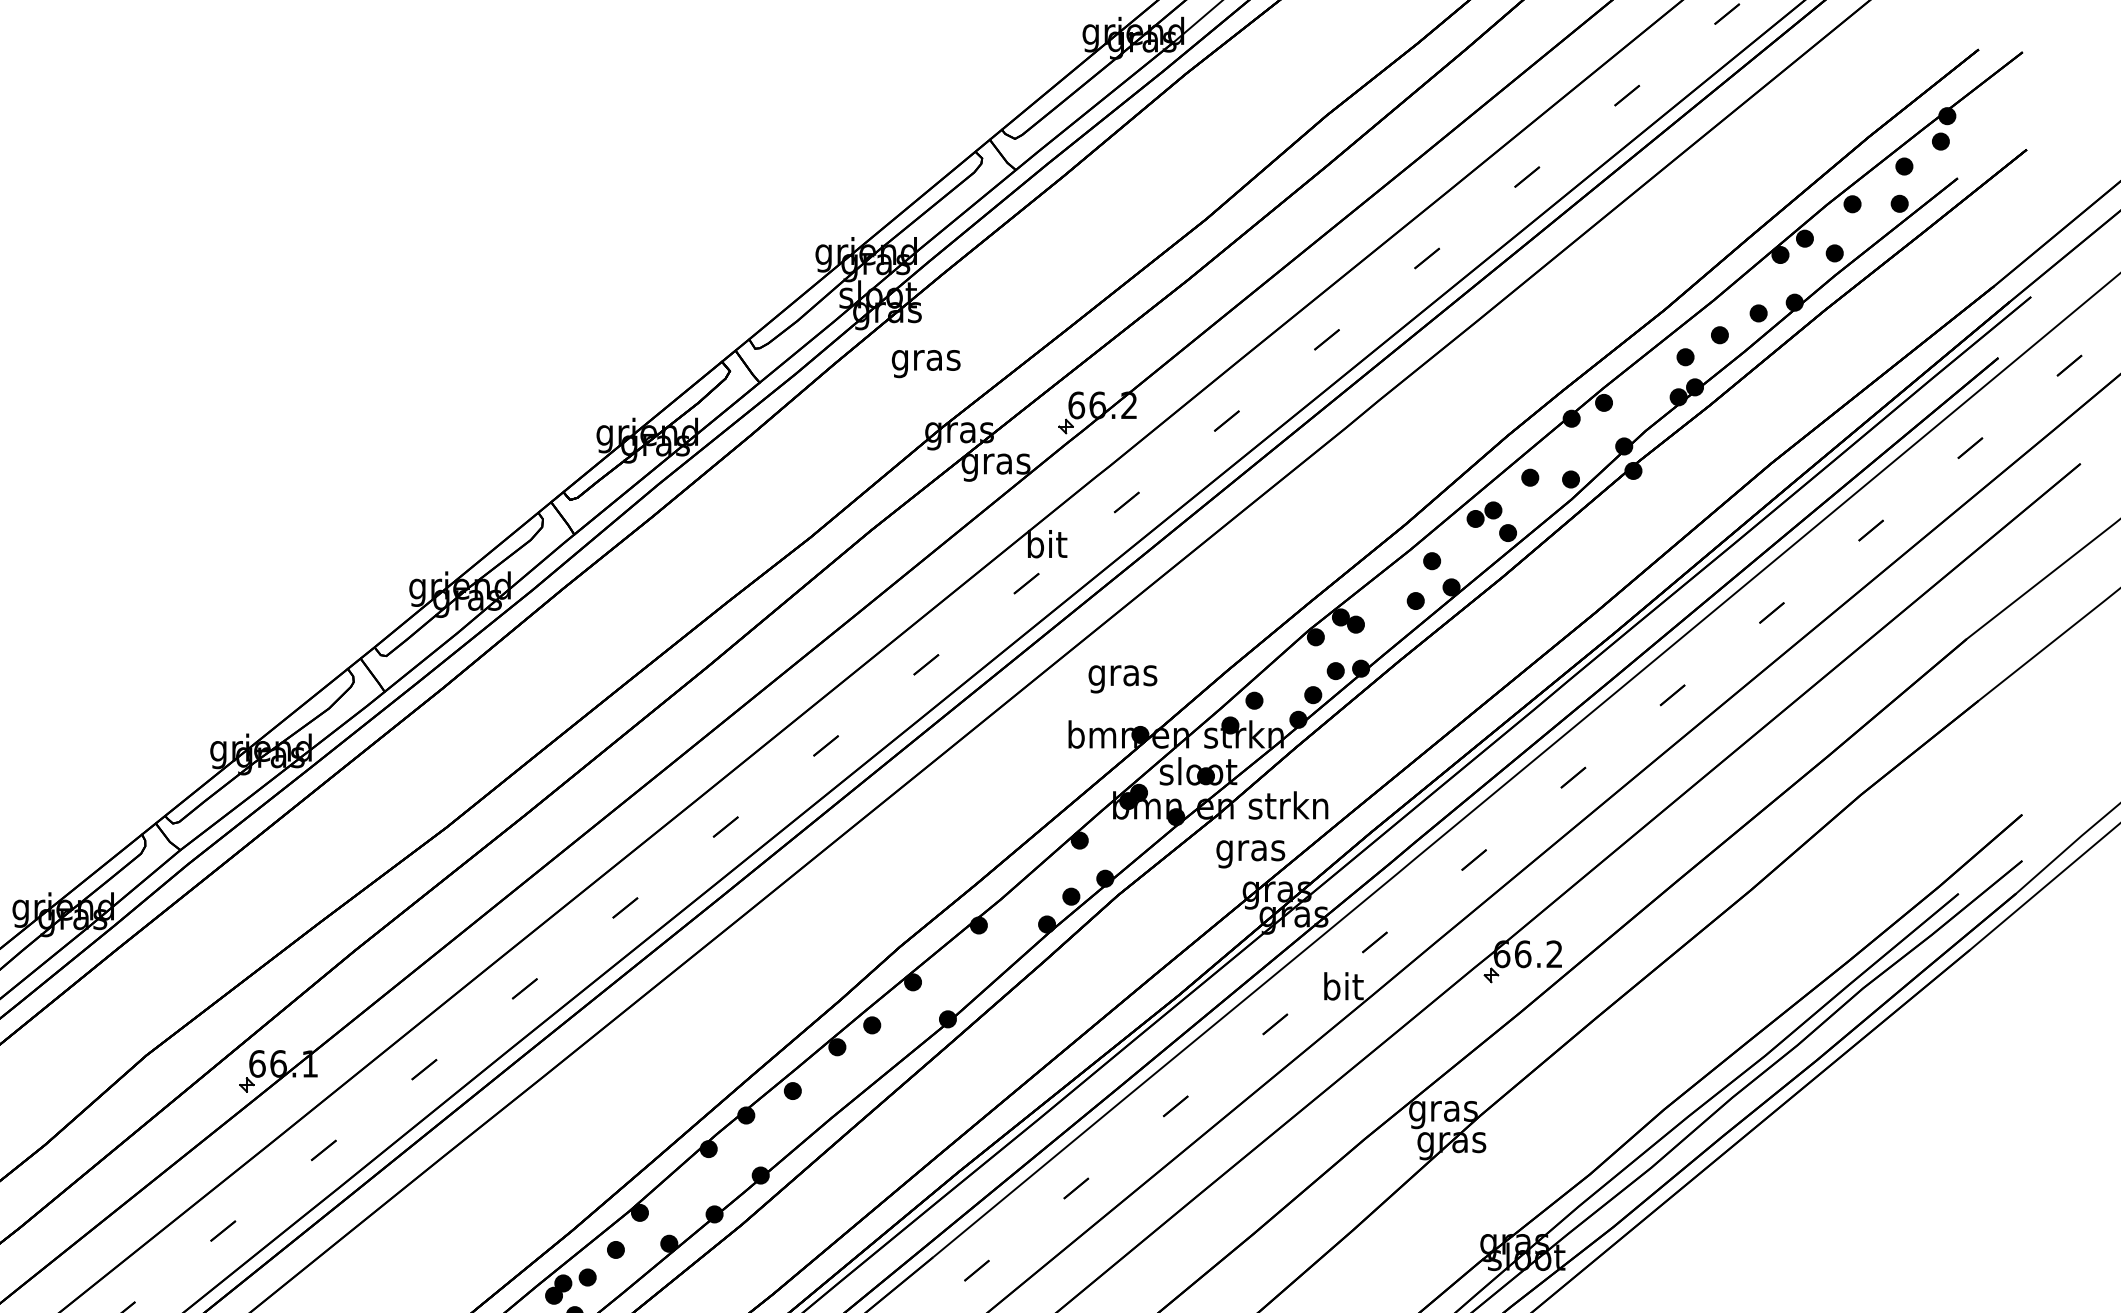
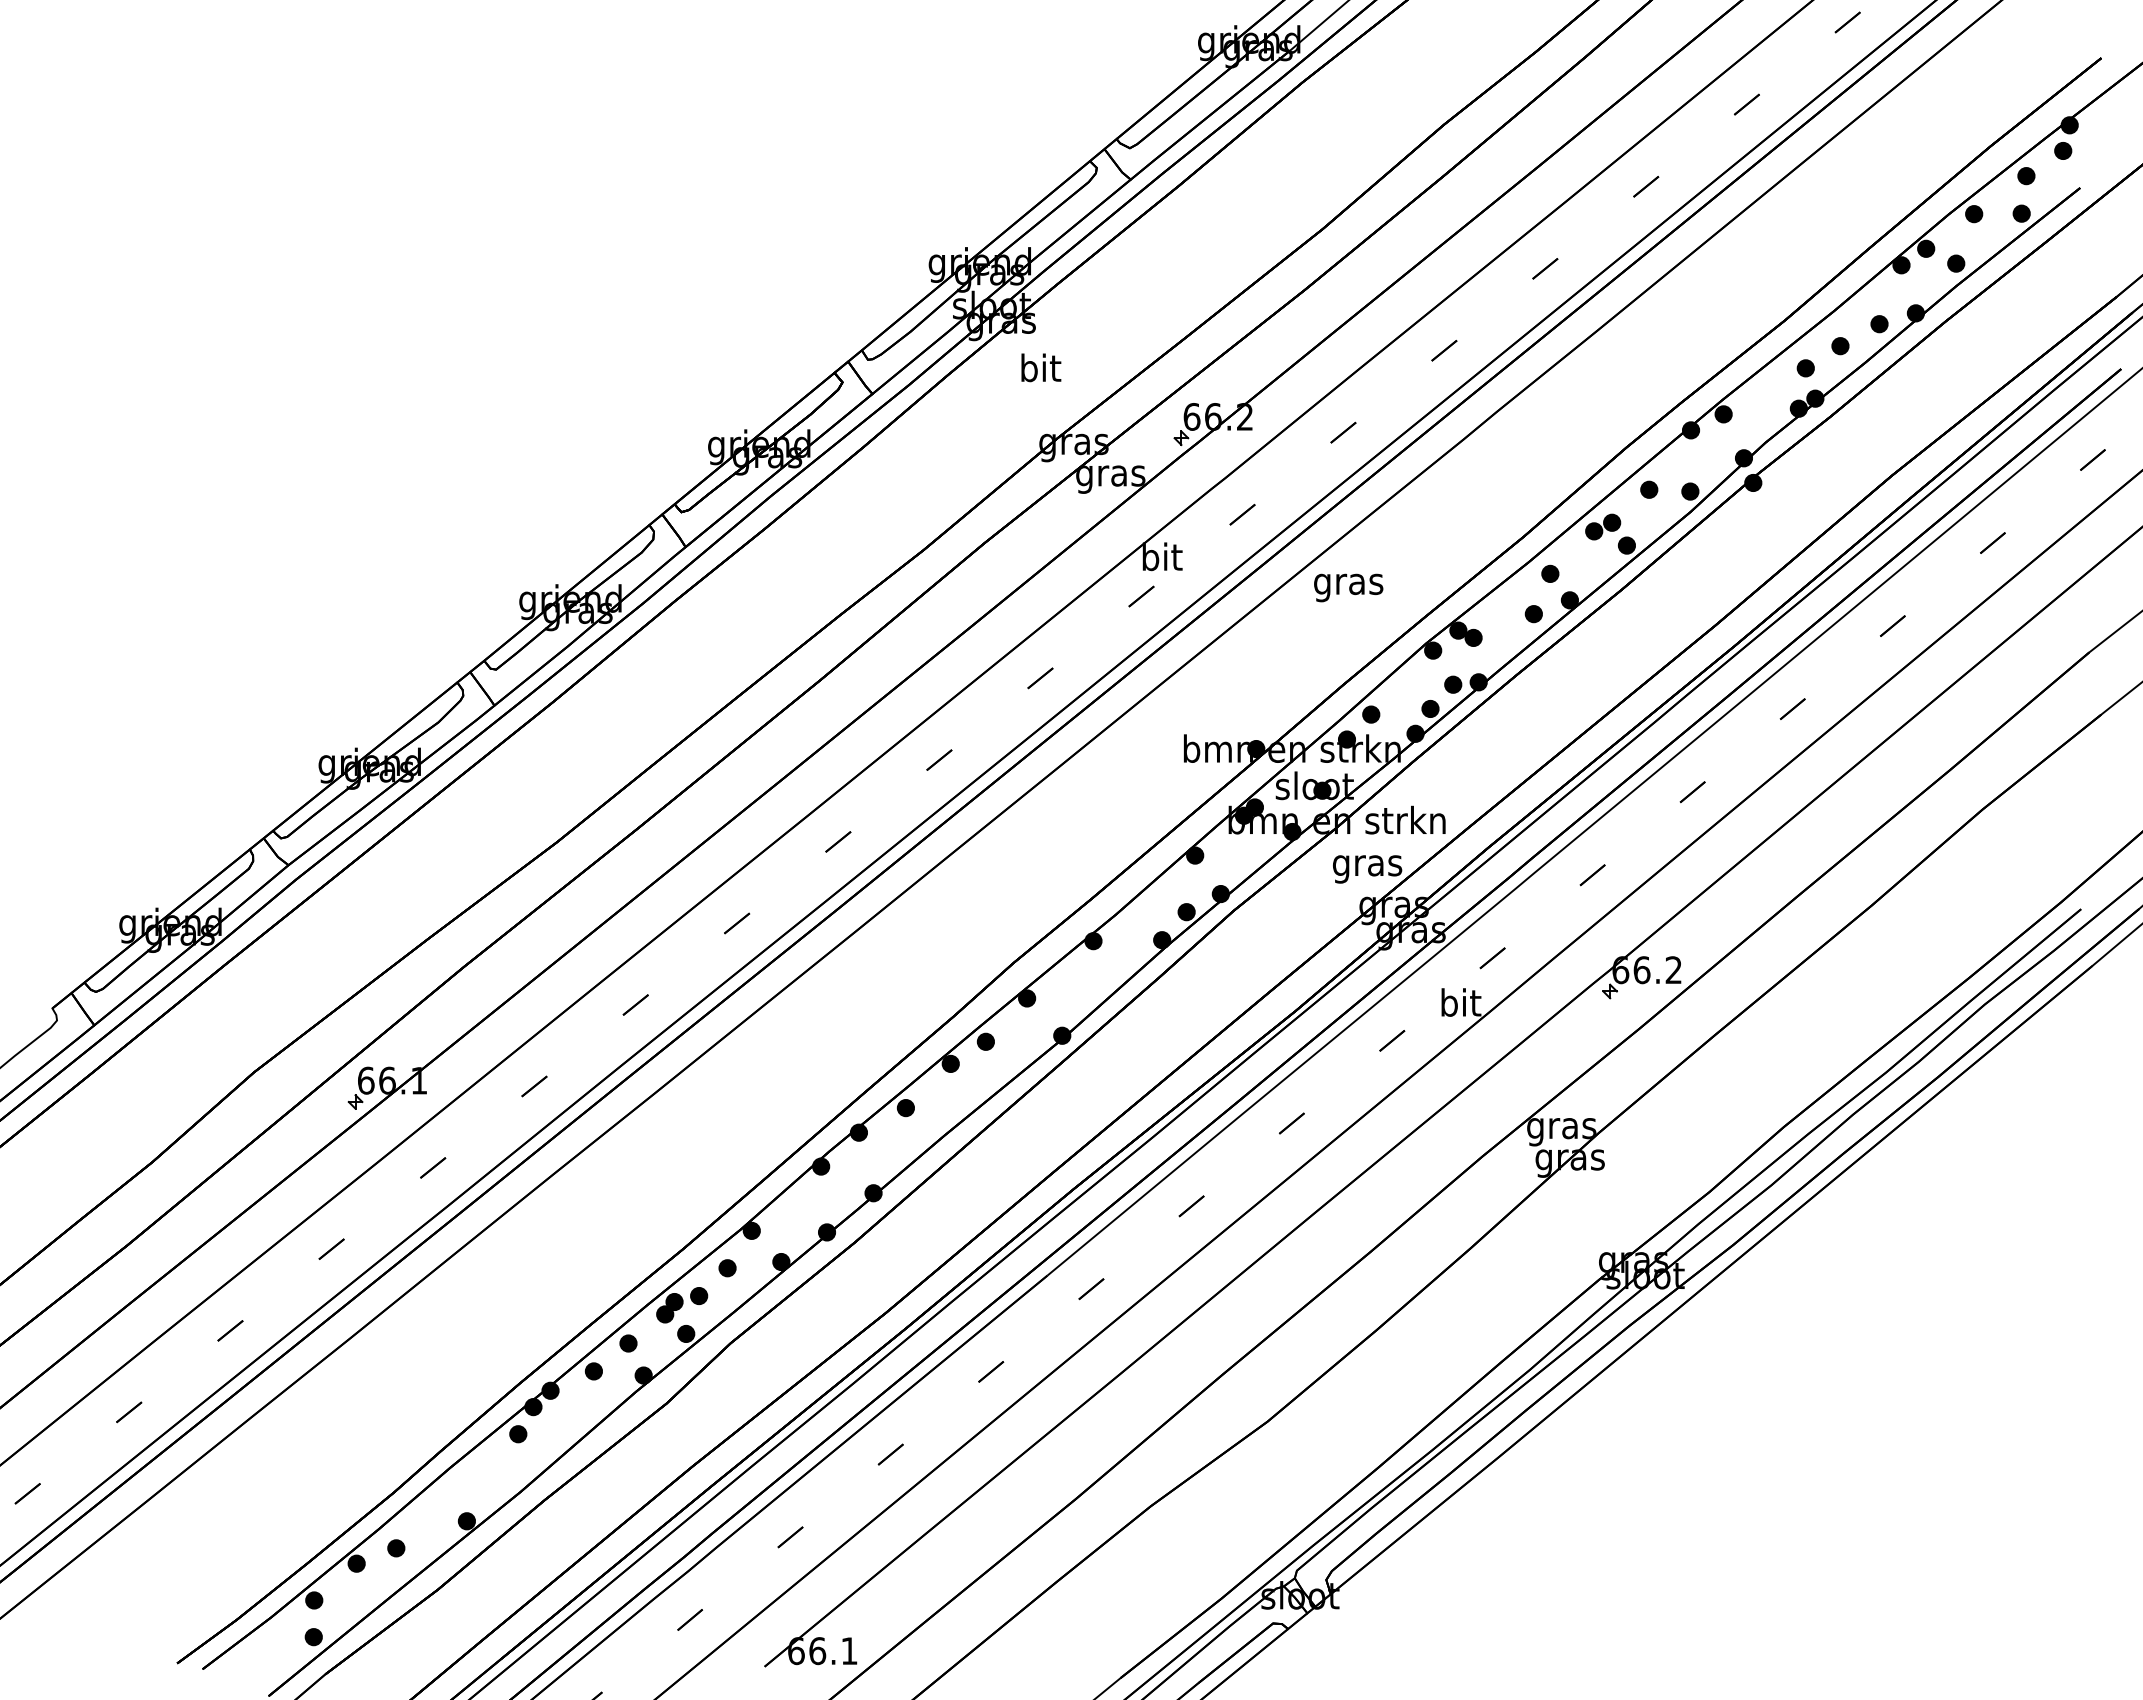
text: (925, 360) -> (1039, 371), gras -> bit
text: (1122, 678) -> (1348, 587), moved

